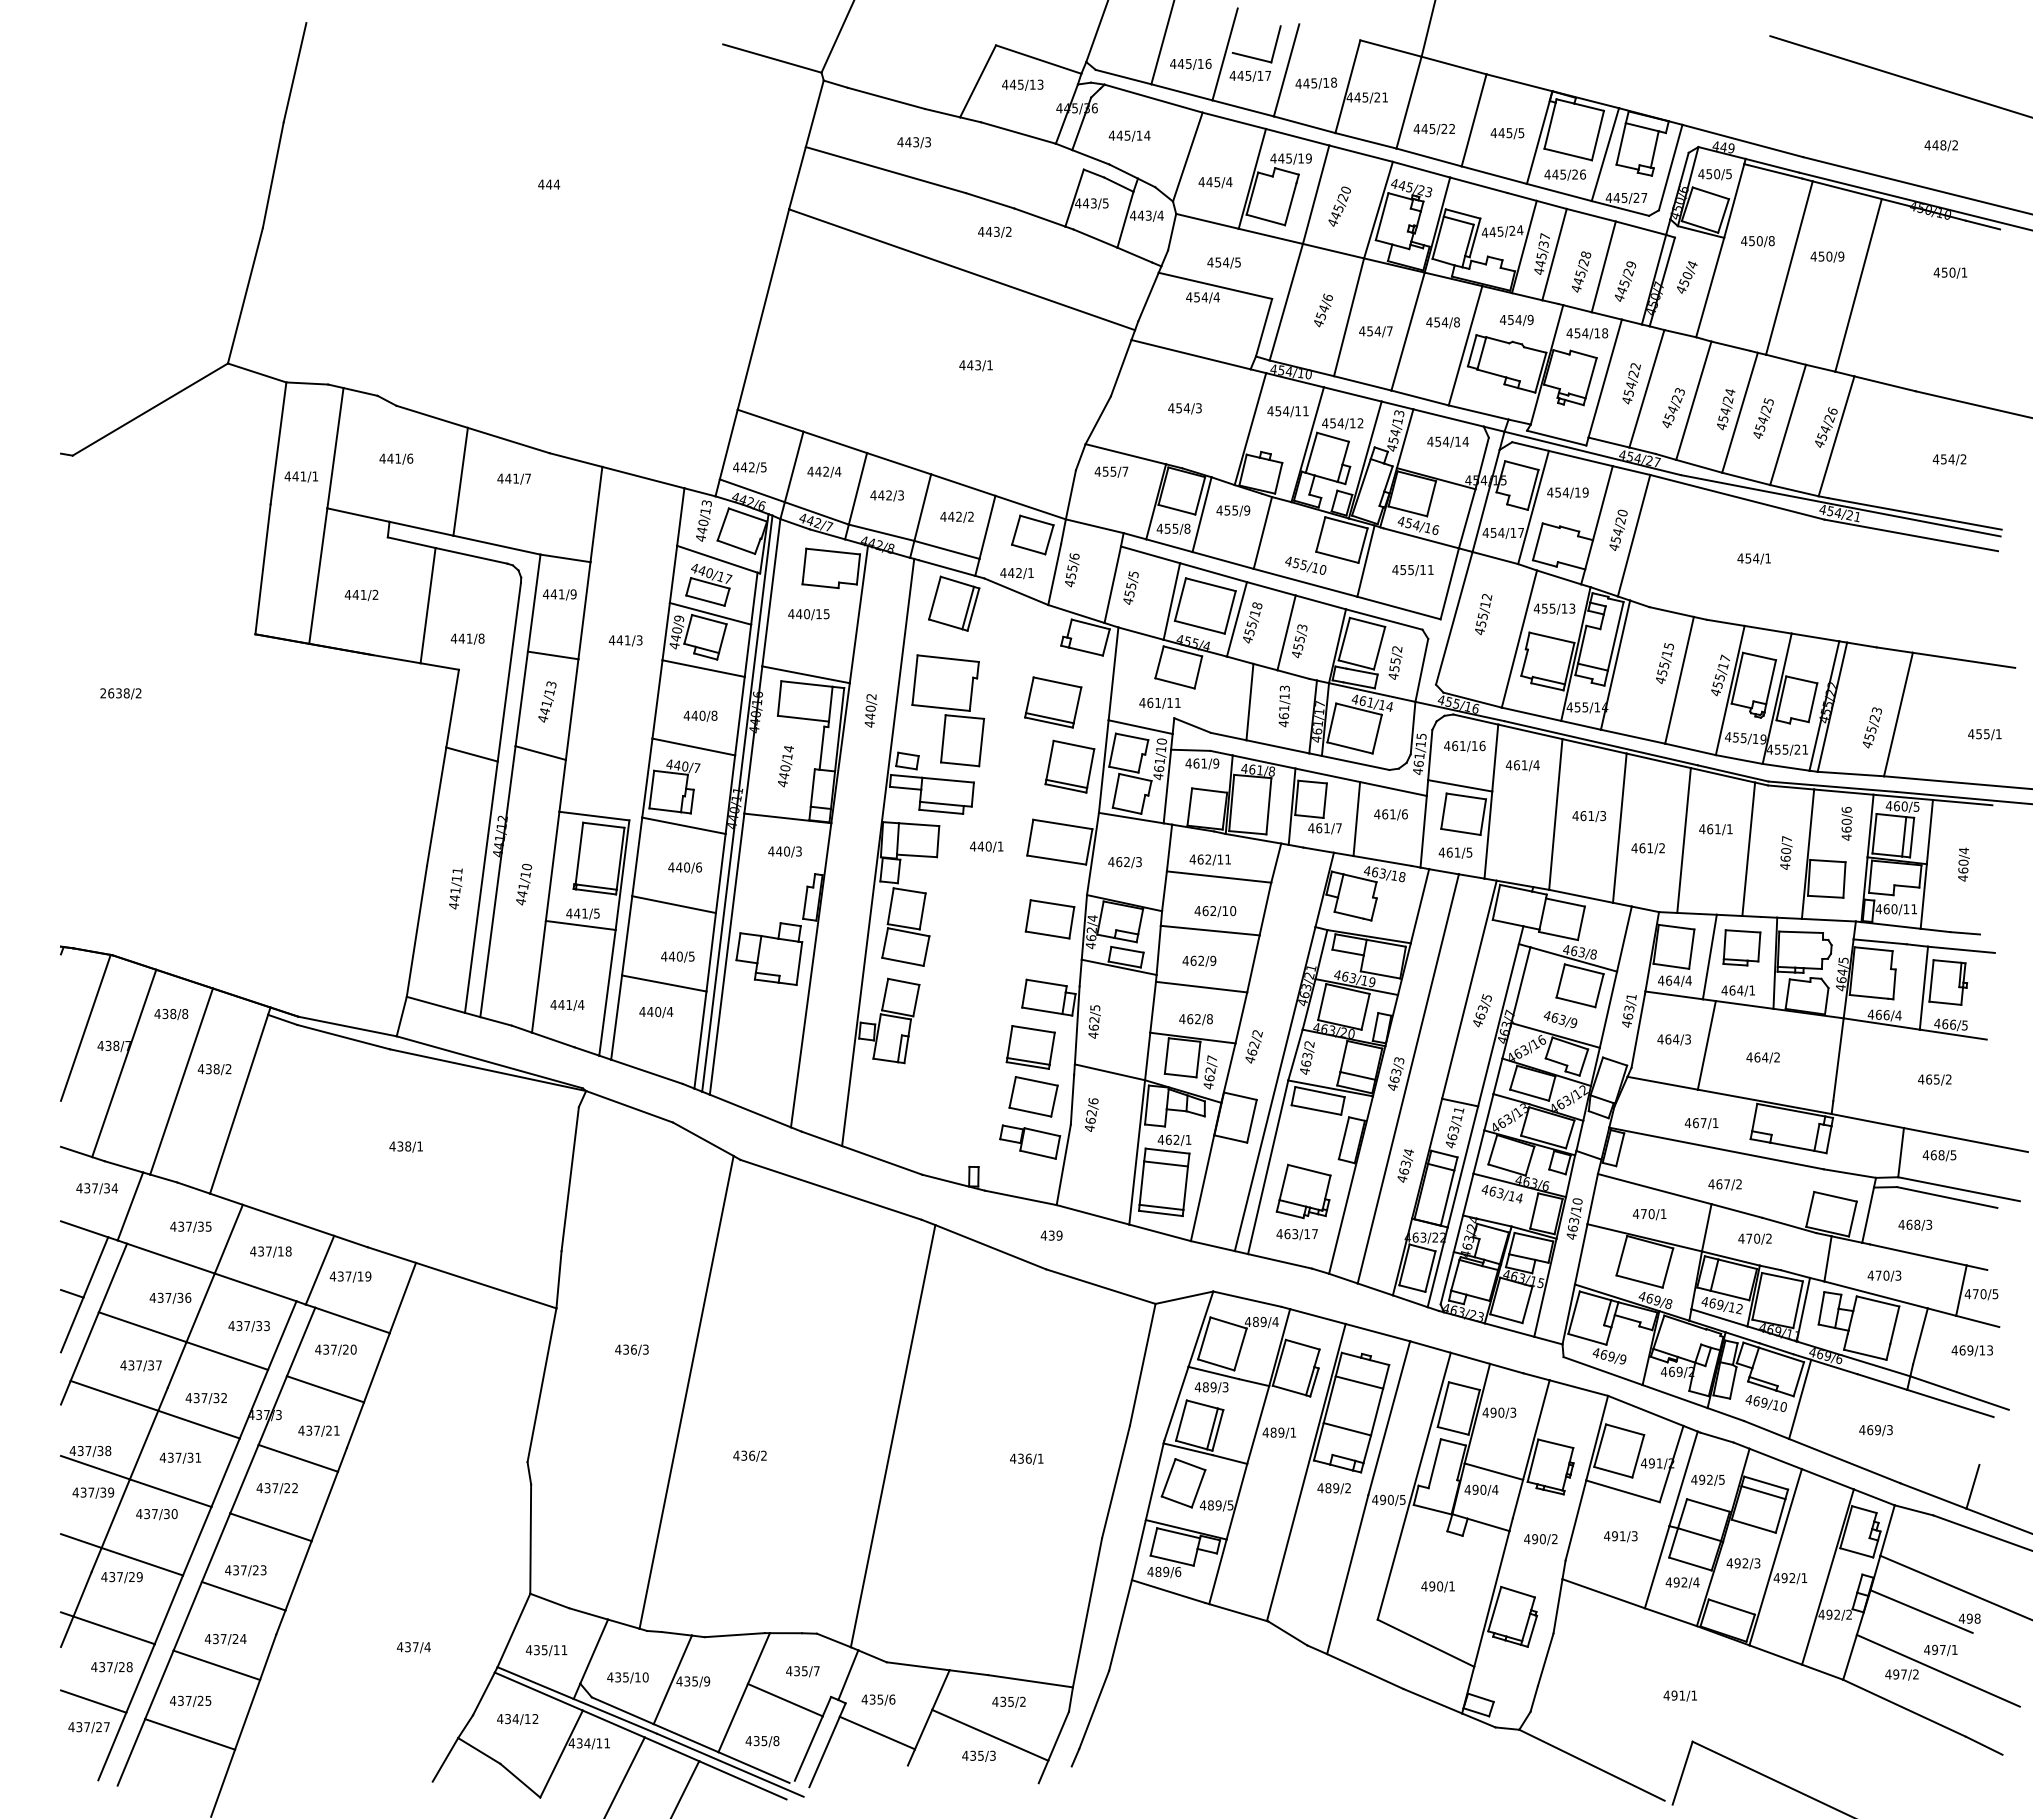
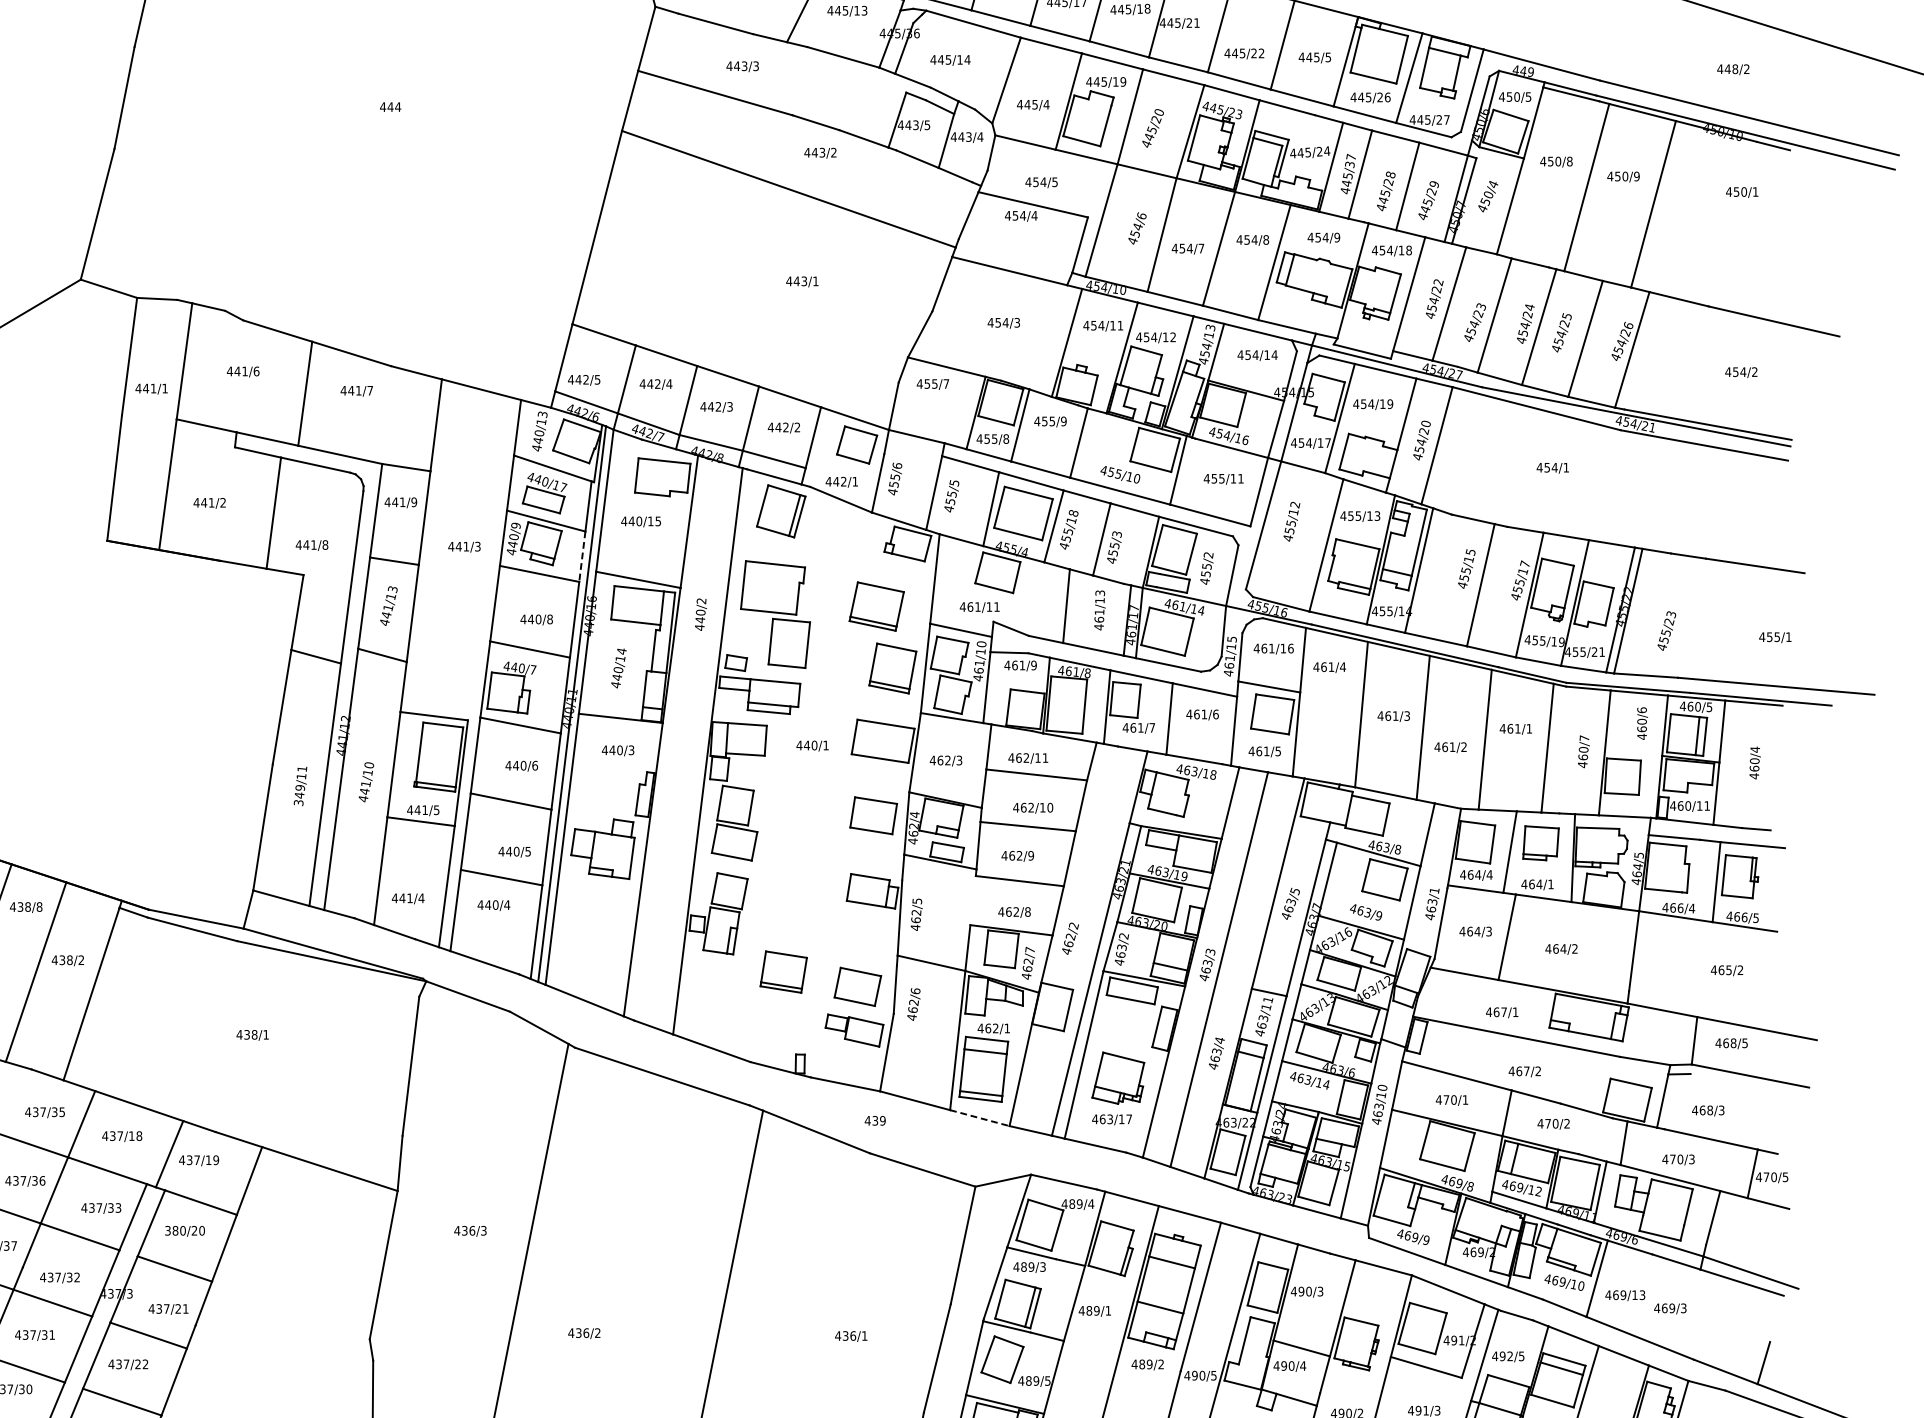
line: (747, 651) -> (581, 557), solid -> dashed
line: (1898, 714) -> (1692, 618), removed
text: (454, 898) -> (299, 795), 441/11 -> 349/11
line: (1152, 1006) -> (972, 899), removed
part: (1030, 1047) -> (783, 972), moved
line: (1947, 1197) -> (1739, 1084), removed
line: (1160, 1232) -> (980, 1117), solid -> dashed
text: (325, 1349) -> (174, 1230), 437/20 -> 380/20
text: (1971, 1350) -> (1624, 1295), moved

